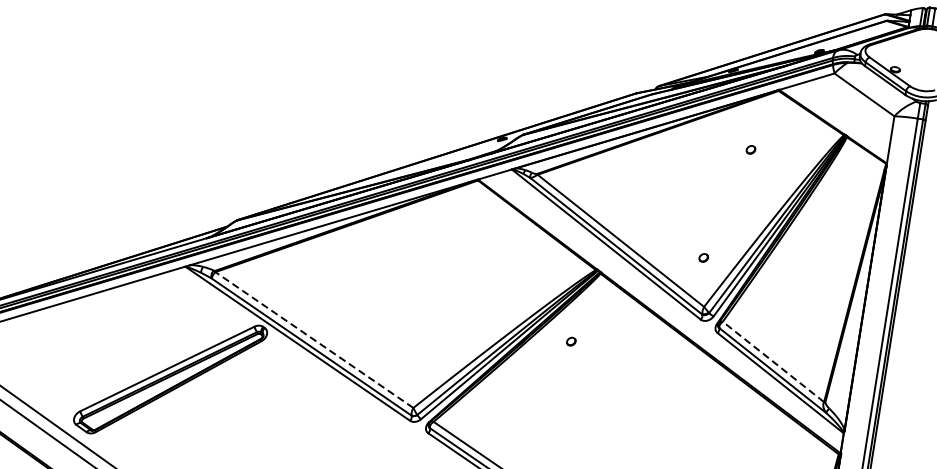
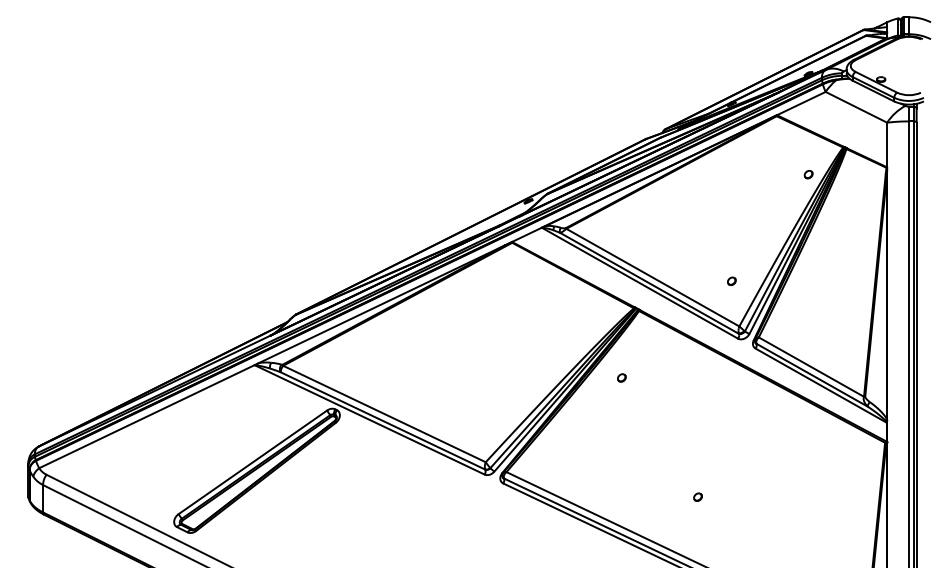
part: (750, 149) -> (808, 174), moved
line: (314, 339) -> (384, 413), dashed -> solid
line: (772, 361) -> (810, 366), dashed -> solid

